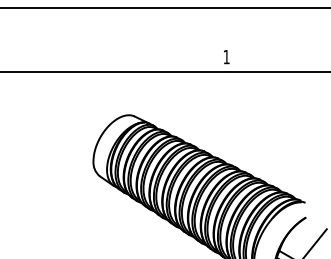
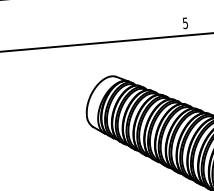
text: (226, 57) -> (185, 23), 1 -> 5

